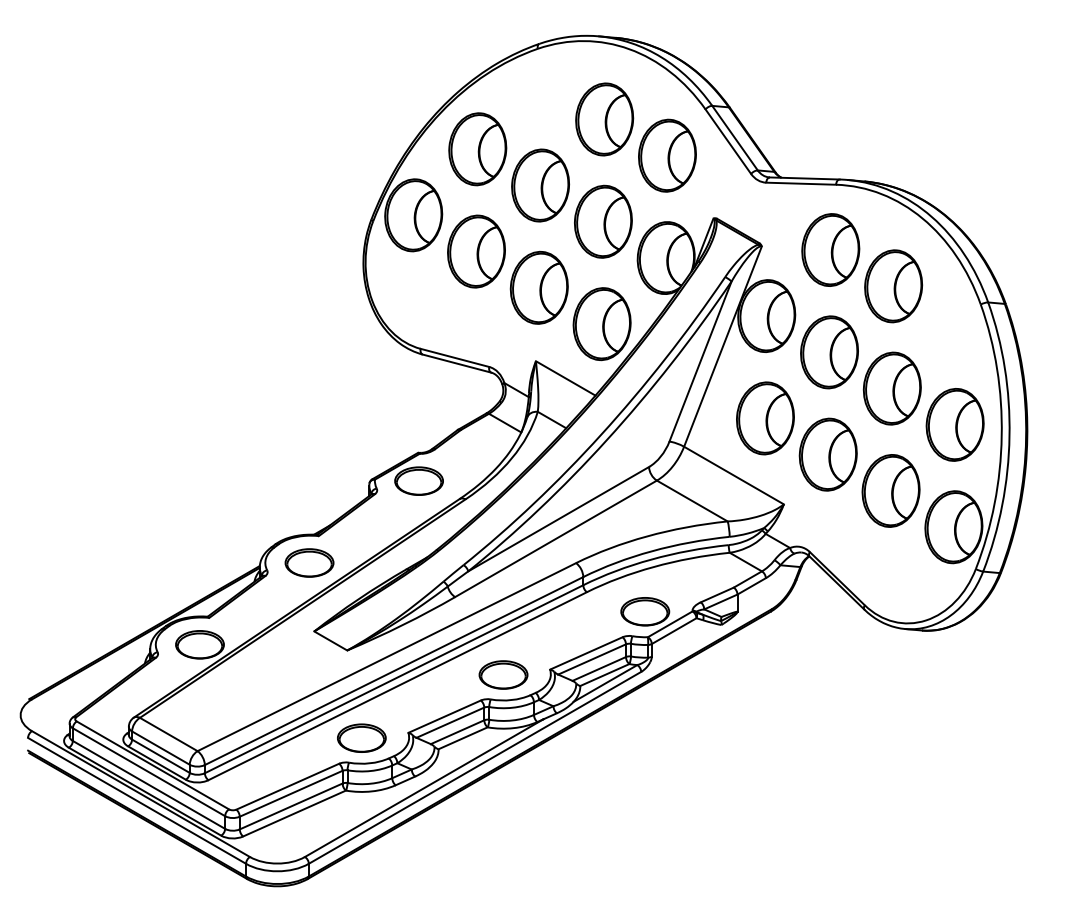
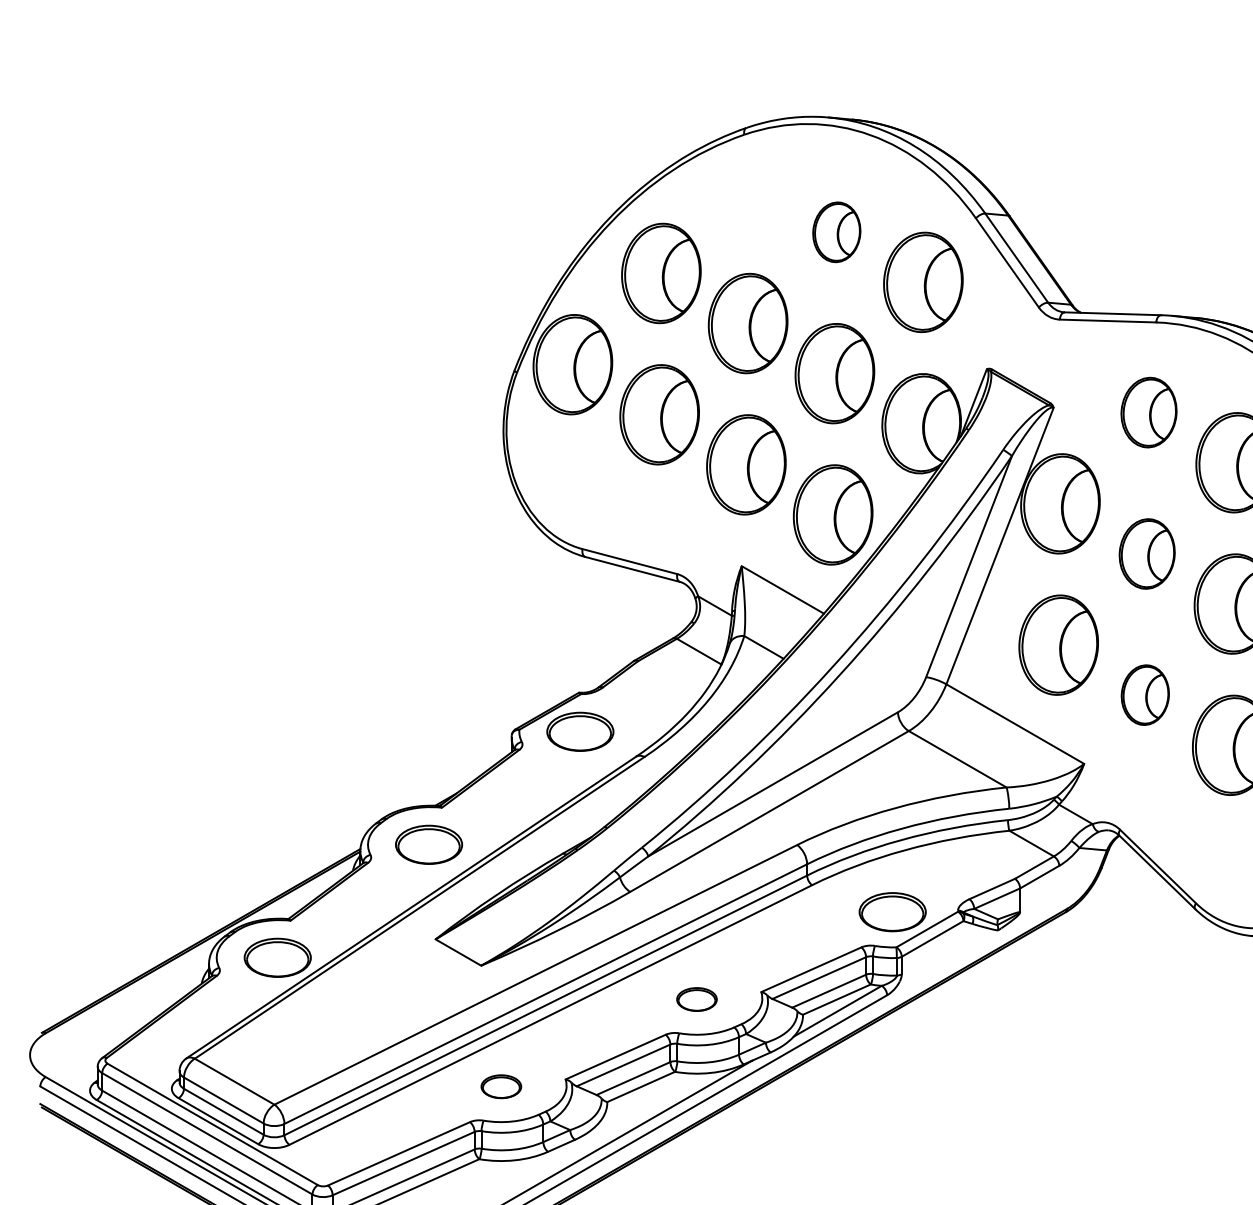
part: (604, 119) -> (836, 232), size x0.6
part: (830, 249) -> (1148, 411), size x0.7
part: (829, 352) -> (1147, 554), size x0.7
part: (827, 454) -> (1144, 695), size x0.6
part: (503, 674) -> (696, 998), size x0.6
part: (361, 737) -> (500, 1085), size x0.6

